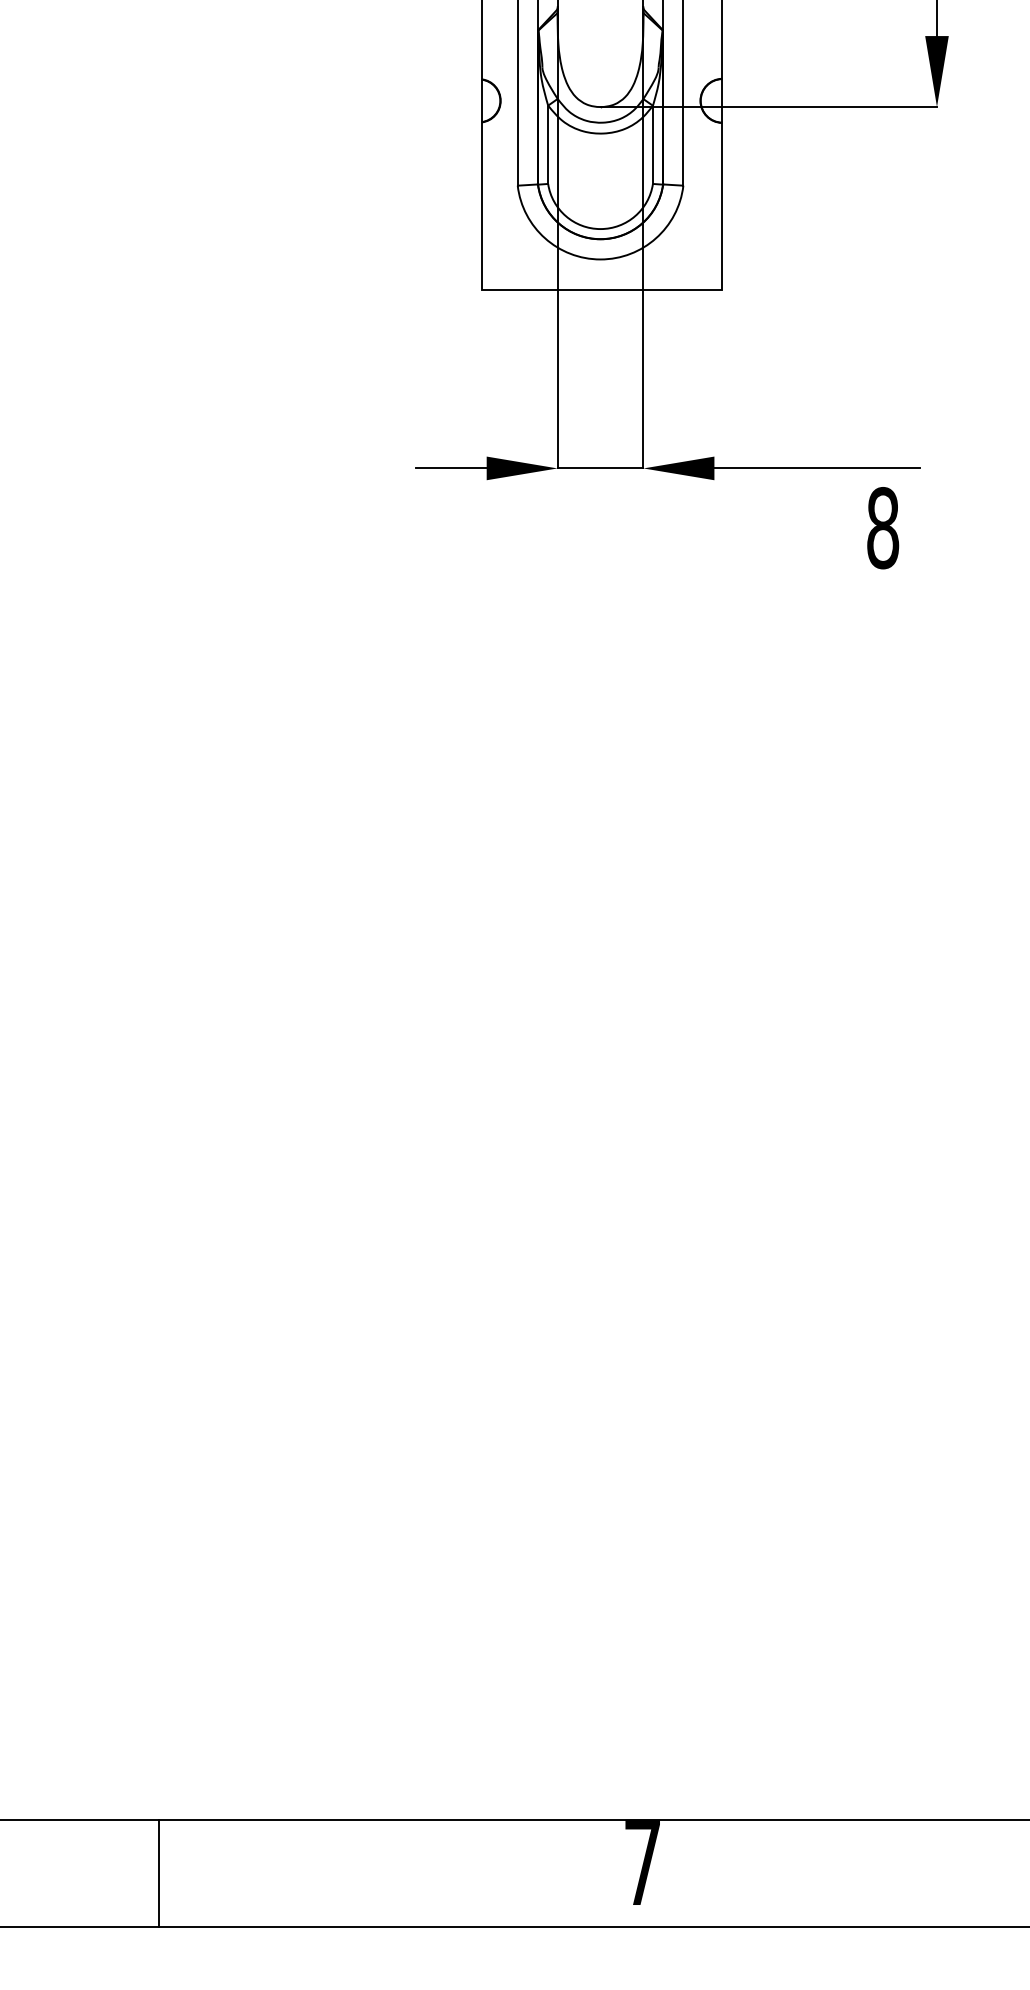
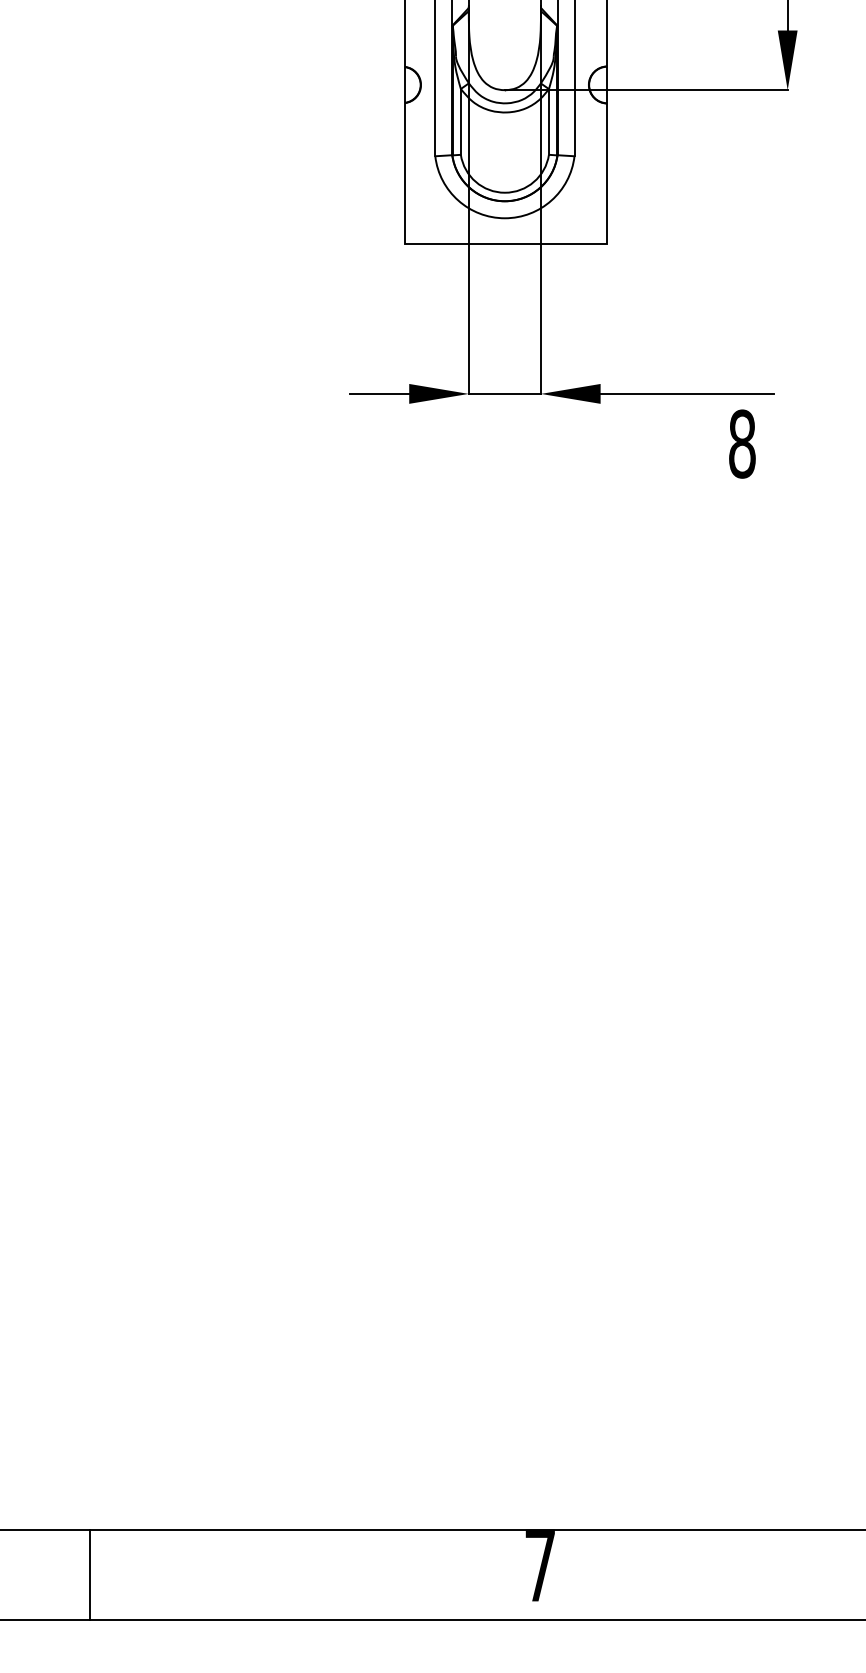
line: (158, 1873) -> (89, 1574), moved

